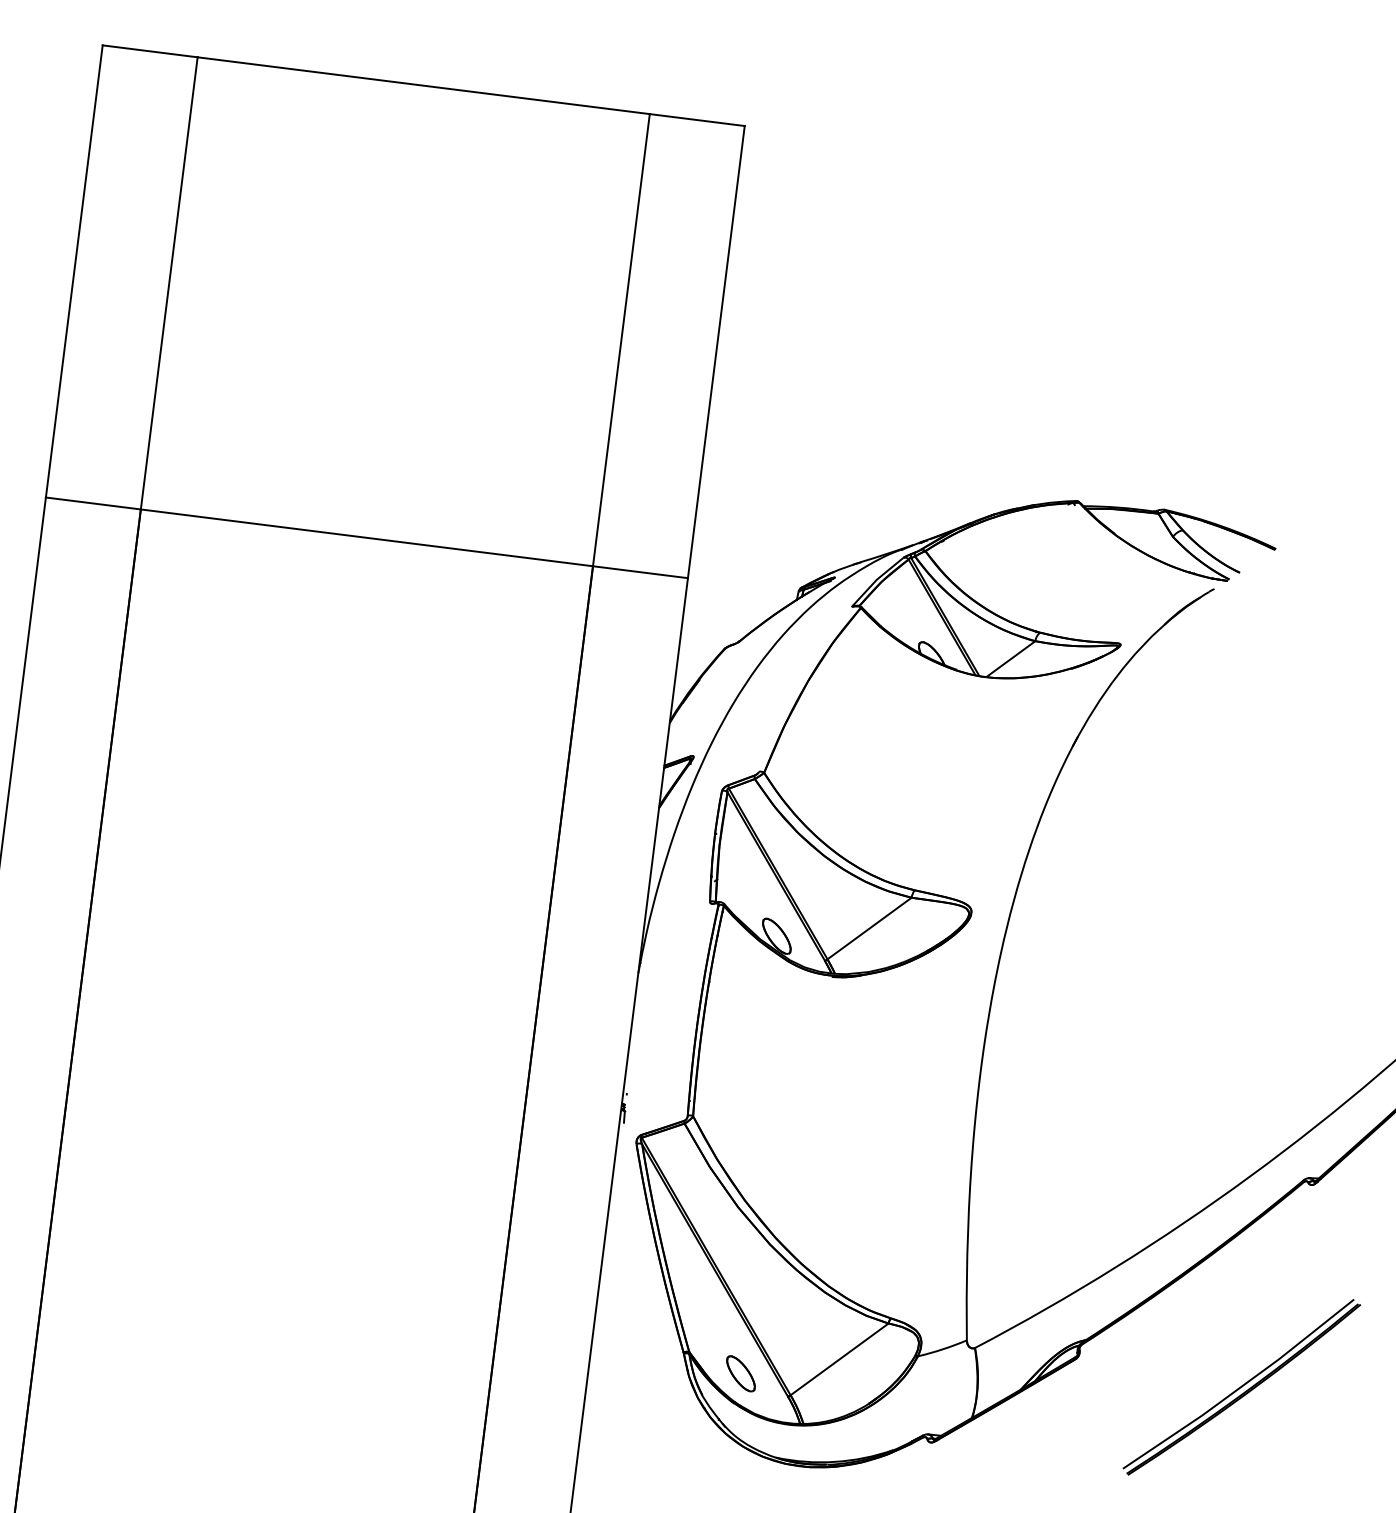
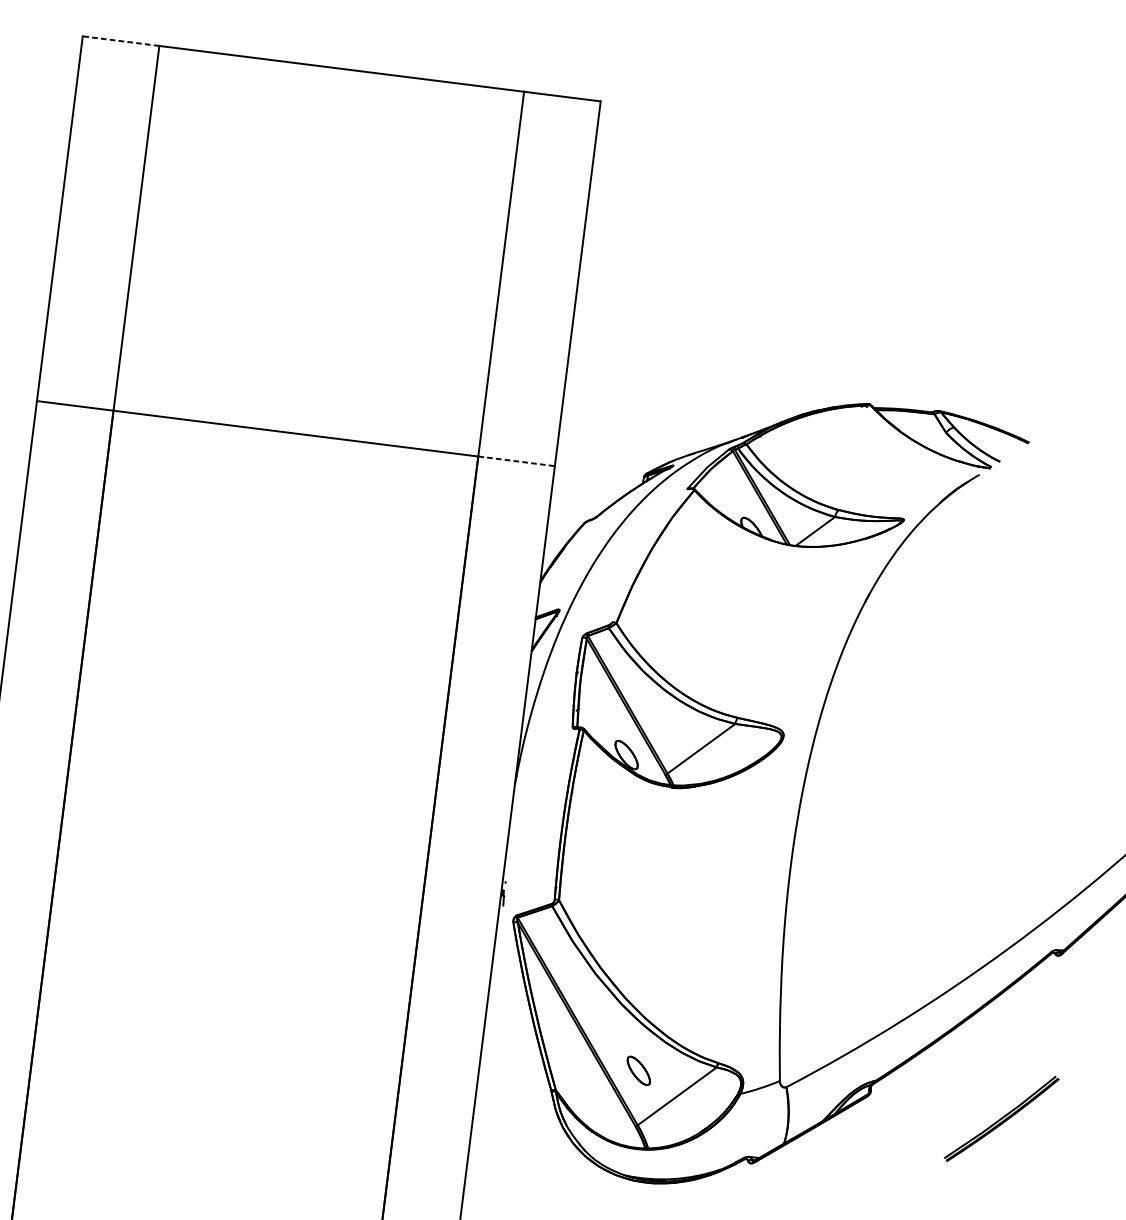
line: (150, 51) -> (121, 41), solid -> dashed
line: (640, 572) -> (516, 461), solid -> dashed
part: (740, 1373) -> (638, 1070), moved
part: (1241, 1387) -> (1001, 1119), size x0.6

